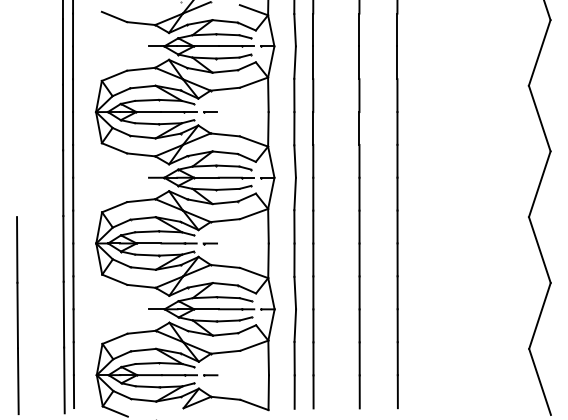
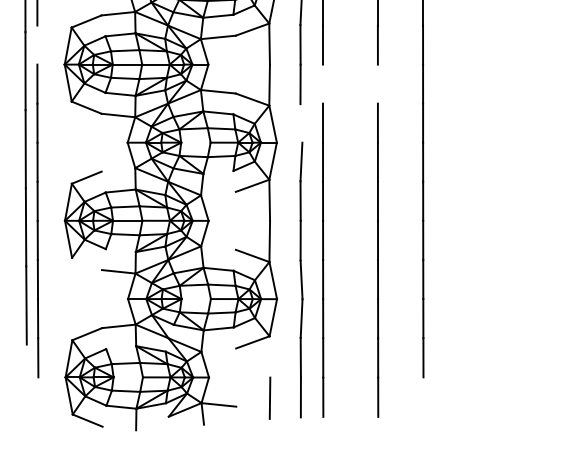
line: (73, 95) -> (37, 44), removed
line: (313, 128) -> (323, 84), removed
line: (359, 128) -> (377, 84), removed
line: (294, 161) -> (300, 123), removed
line: (206, 177) -> (196, 142), removed
line: (141, 200) -> (118, 169), removed
line: (225, 202) -> (218, 172), removed
line: (224, 220) -> (217, 193), removed
line: (225, 265) -> (218, 247), removed
line: (142, 268) -> (119, 250), removed
line: (114, 279) -> (86, 263), removed
line: (206, 309) -> (196, 299), removed
line: (143, 349) -> (121, 346), removed
line: (225, 351) -> (218, 349), removed
line: (268, 357) -> (269, 356), removed
line: (149, 375) -> (128, 377), removed
line: (64, 380) -> (27, 383), removed
line: (73, 391) -> (37, 396), removed
line: (397, 391) -> (423, 396), removed
line: (254, 404) -> (253, 412), removed

